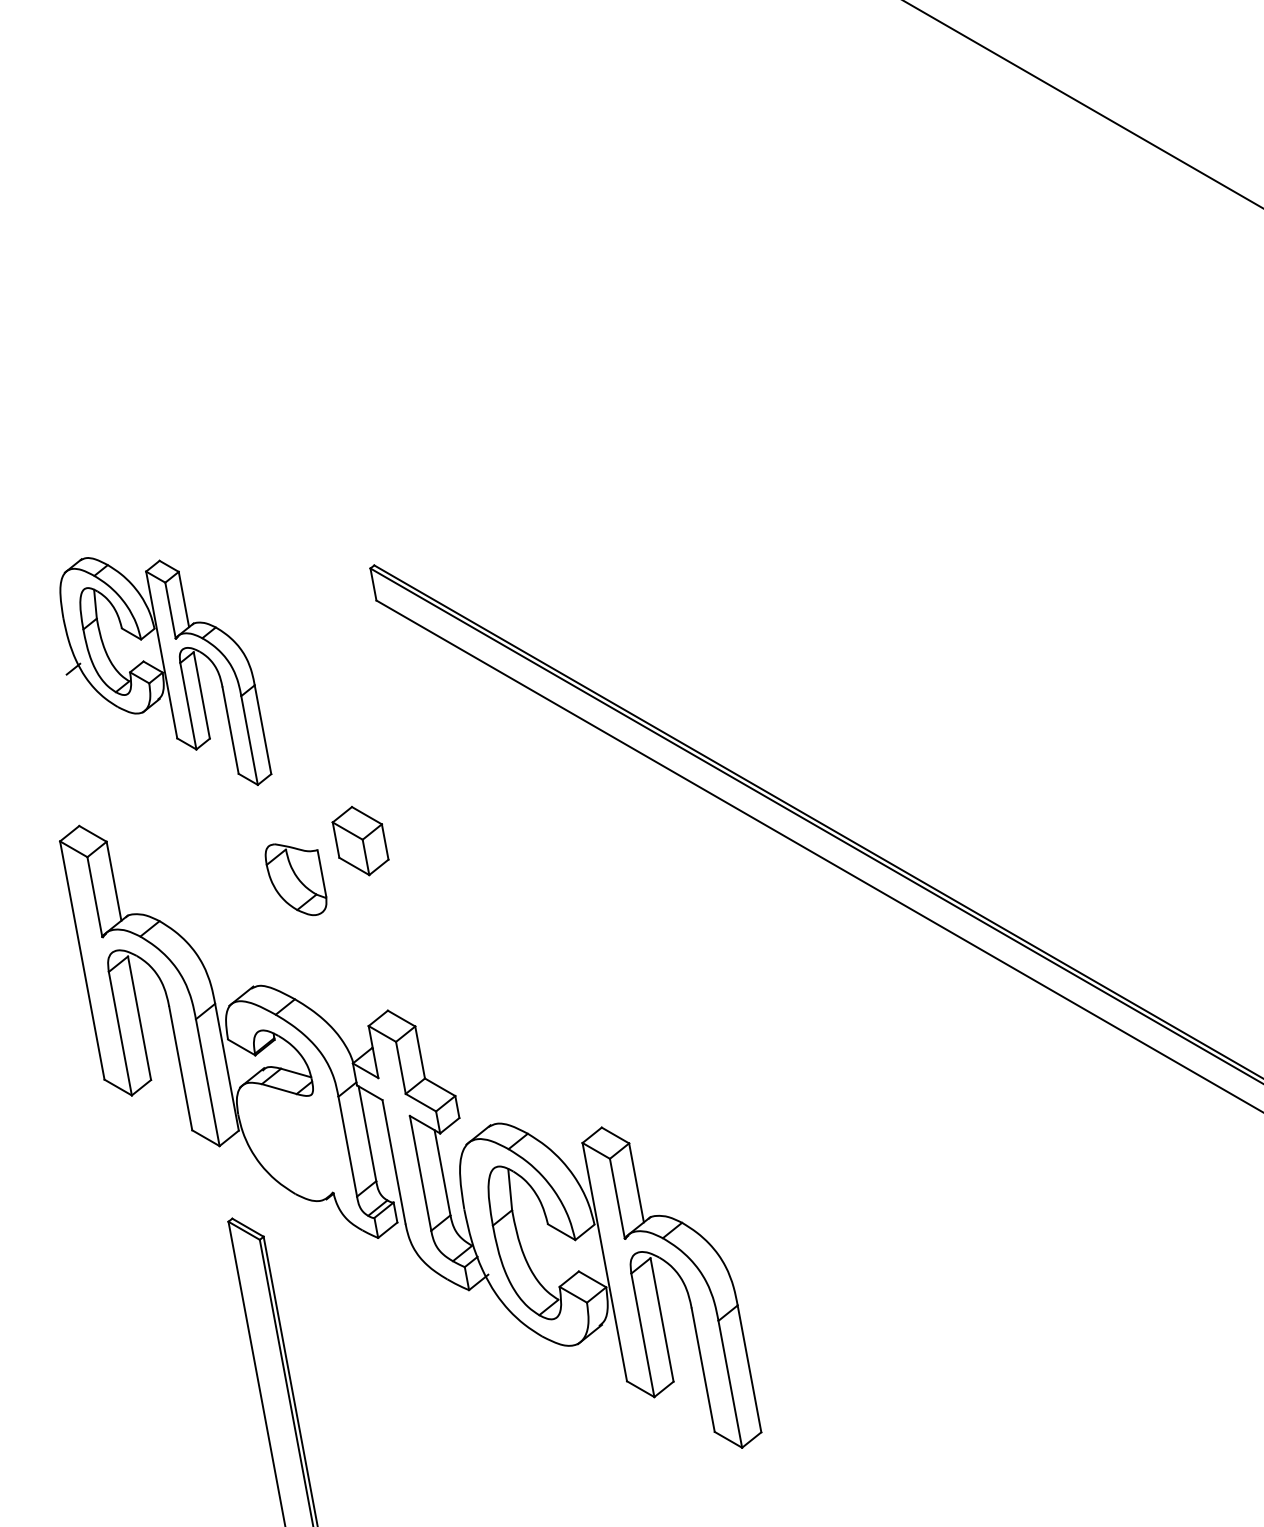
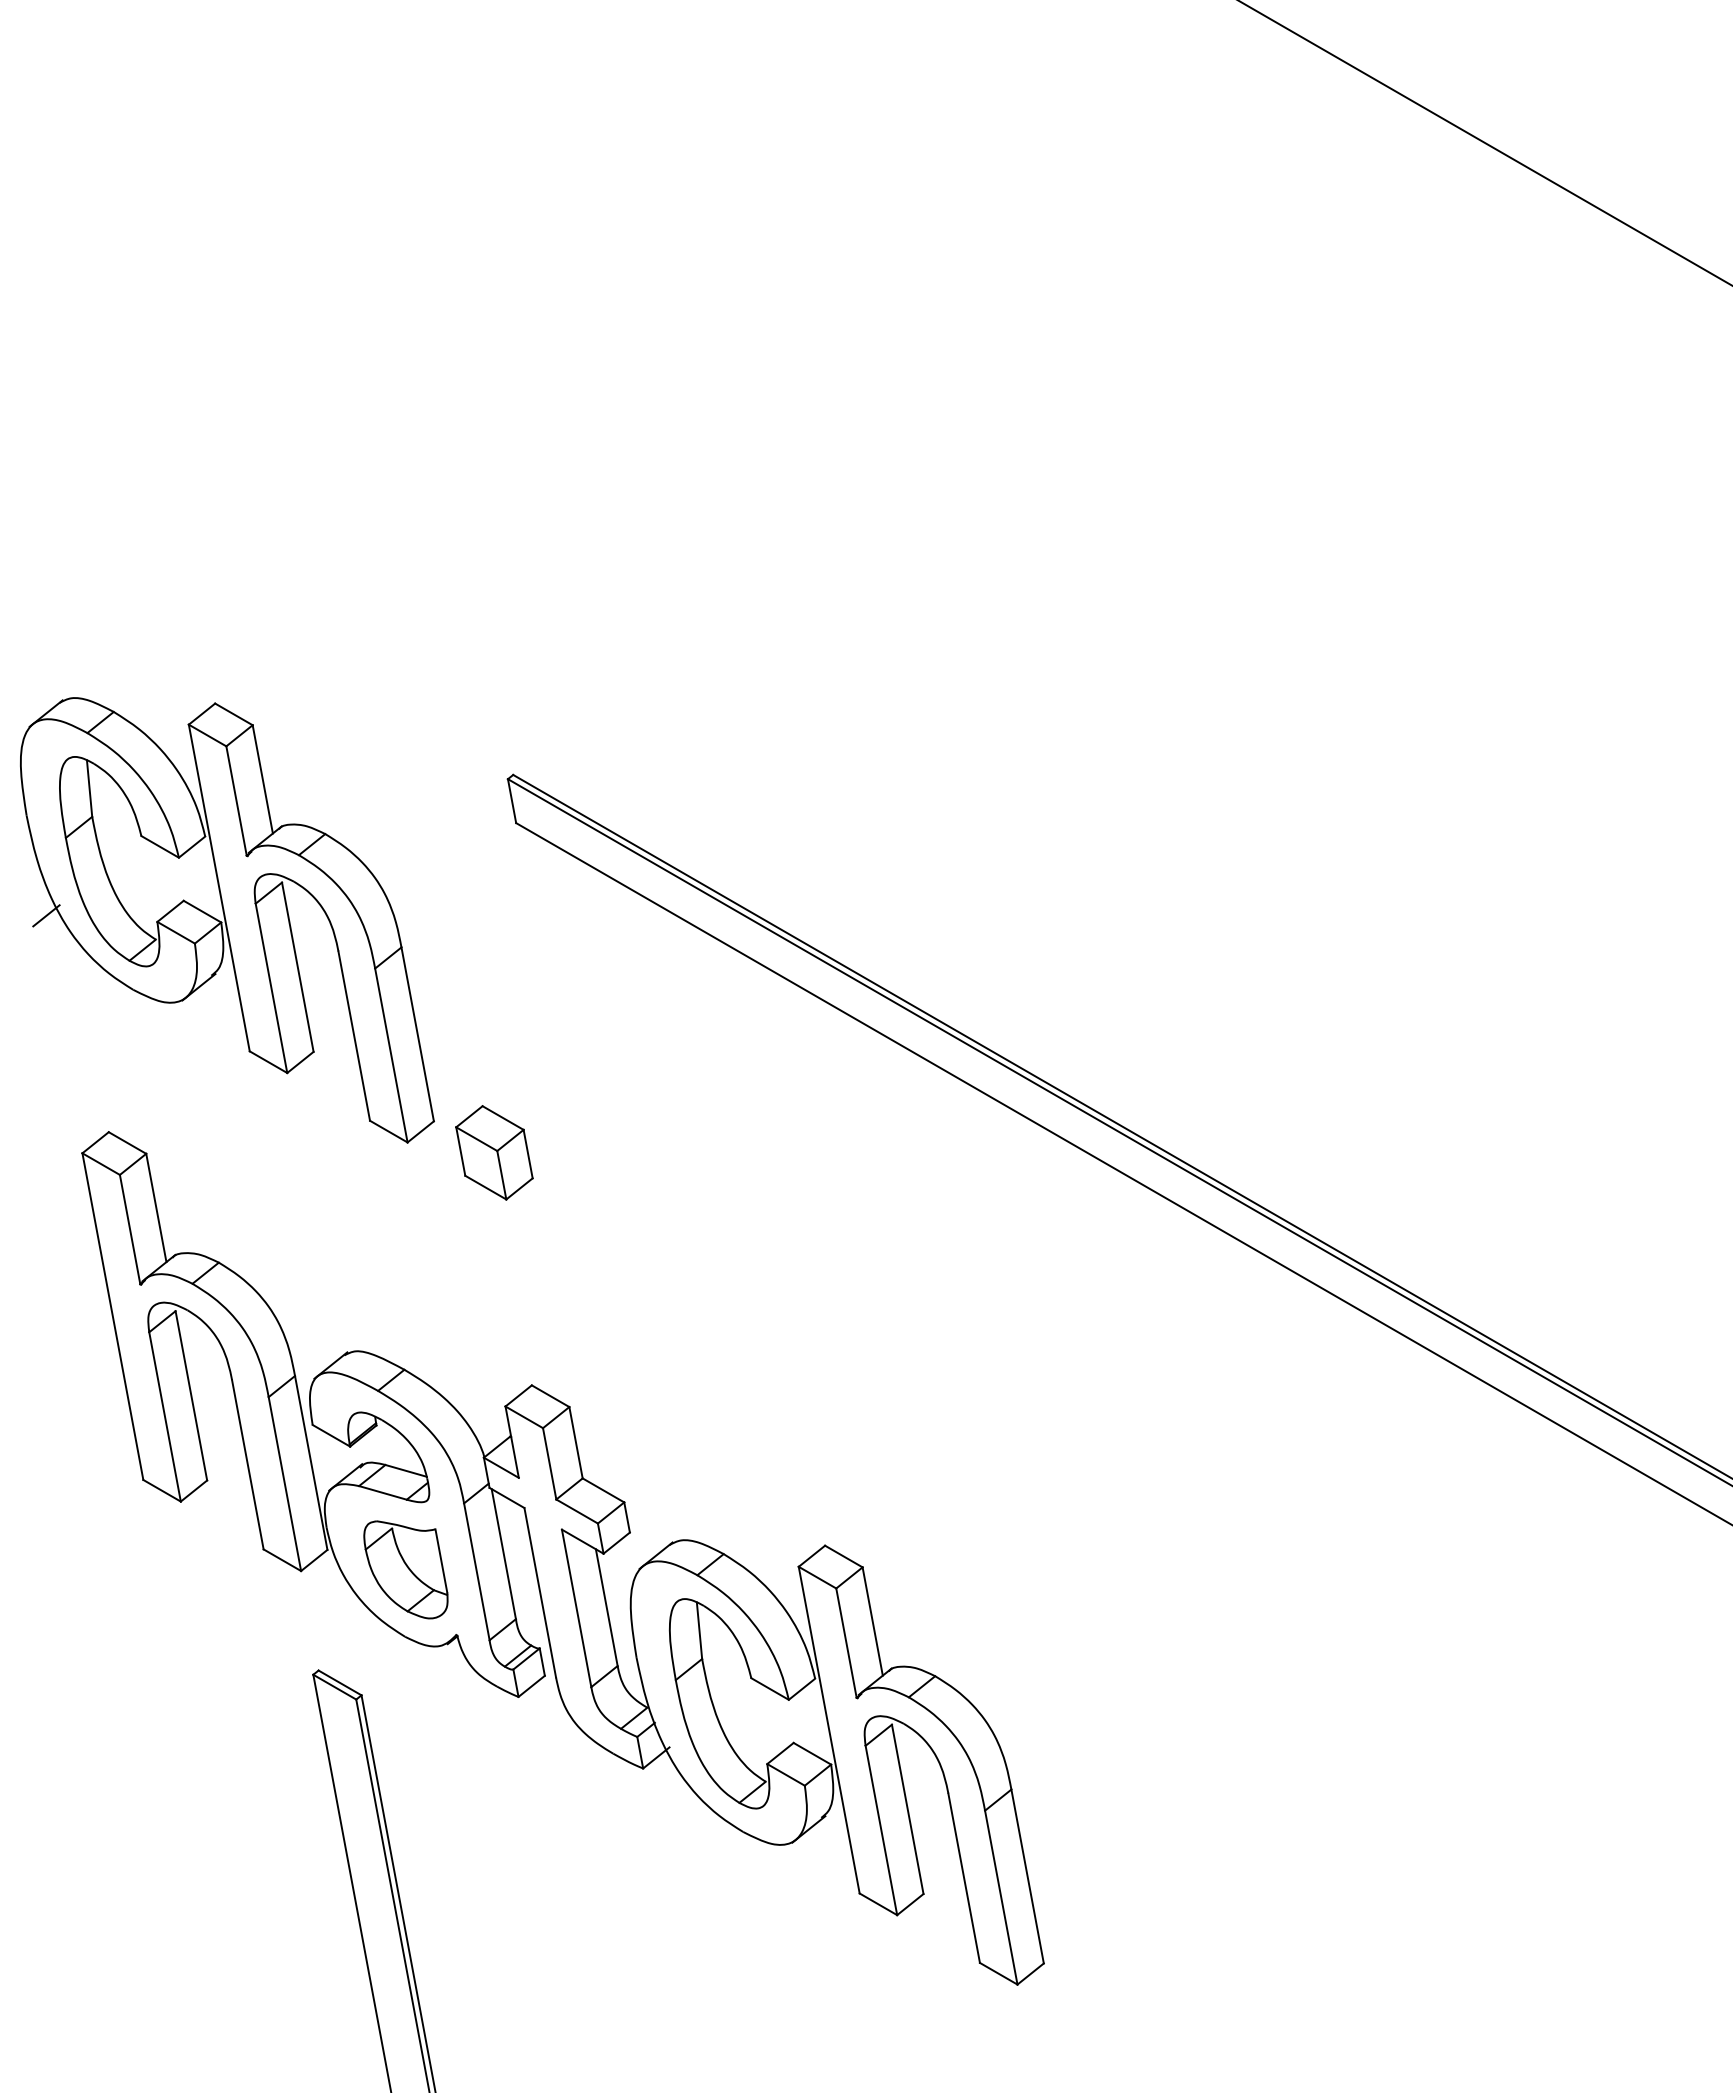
part: (165, 671) -> (227, 920), size x1.43
part: (295, 879) -> (405, 1569), moved

